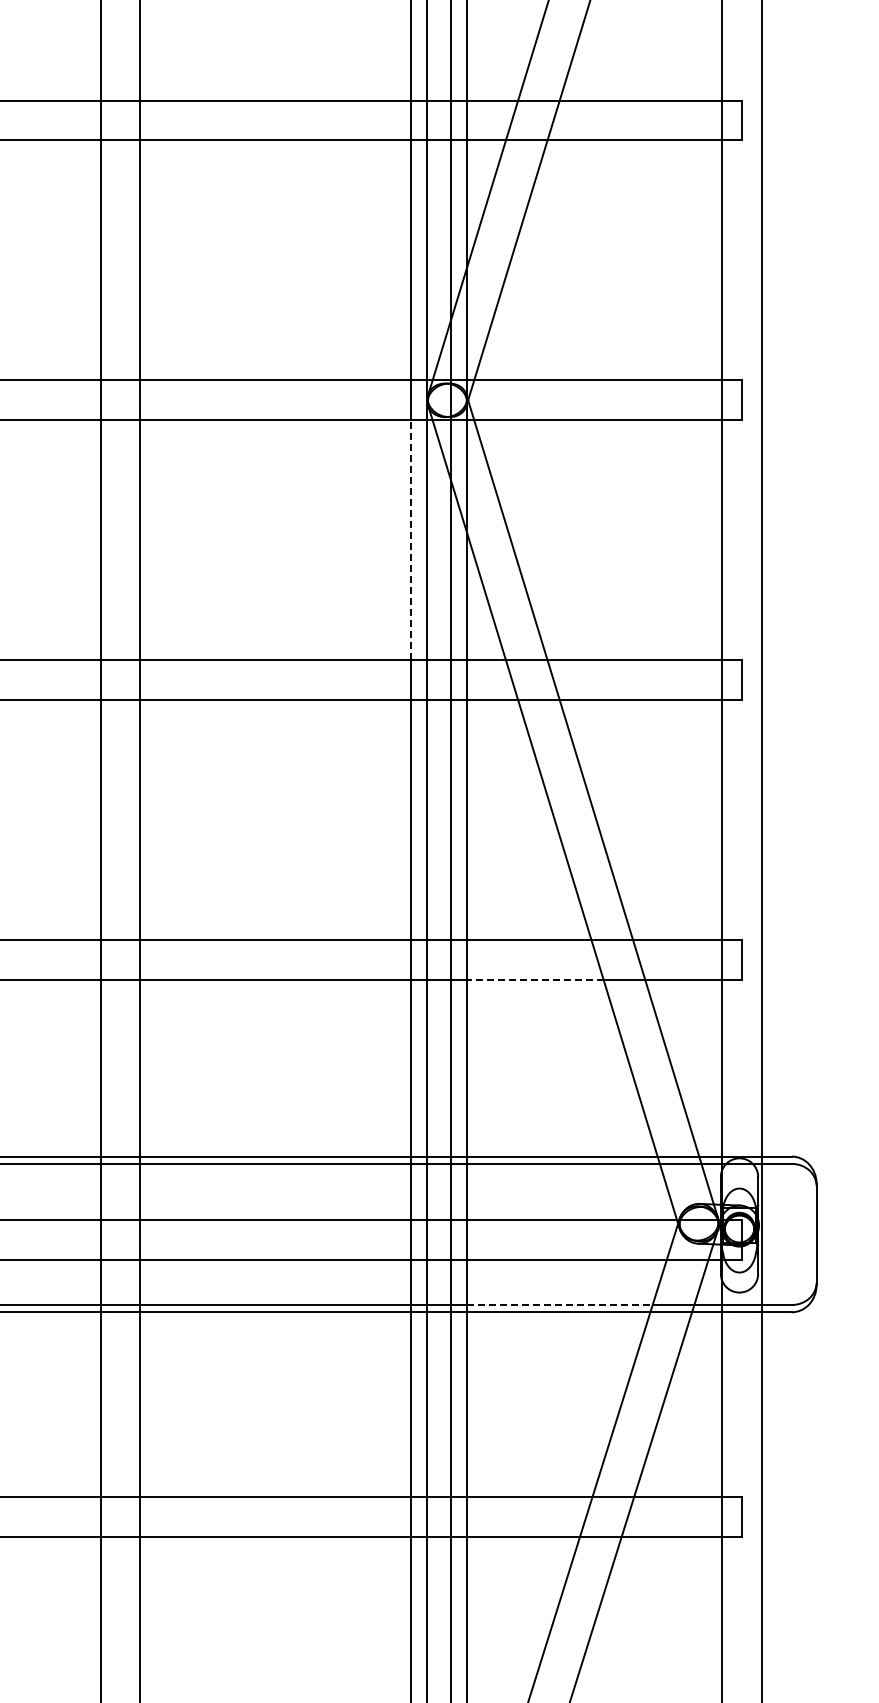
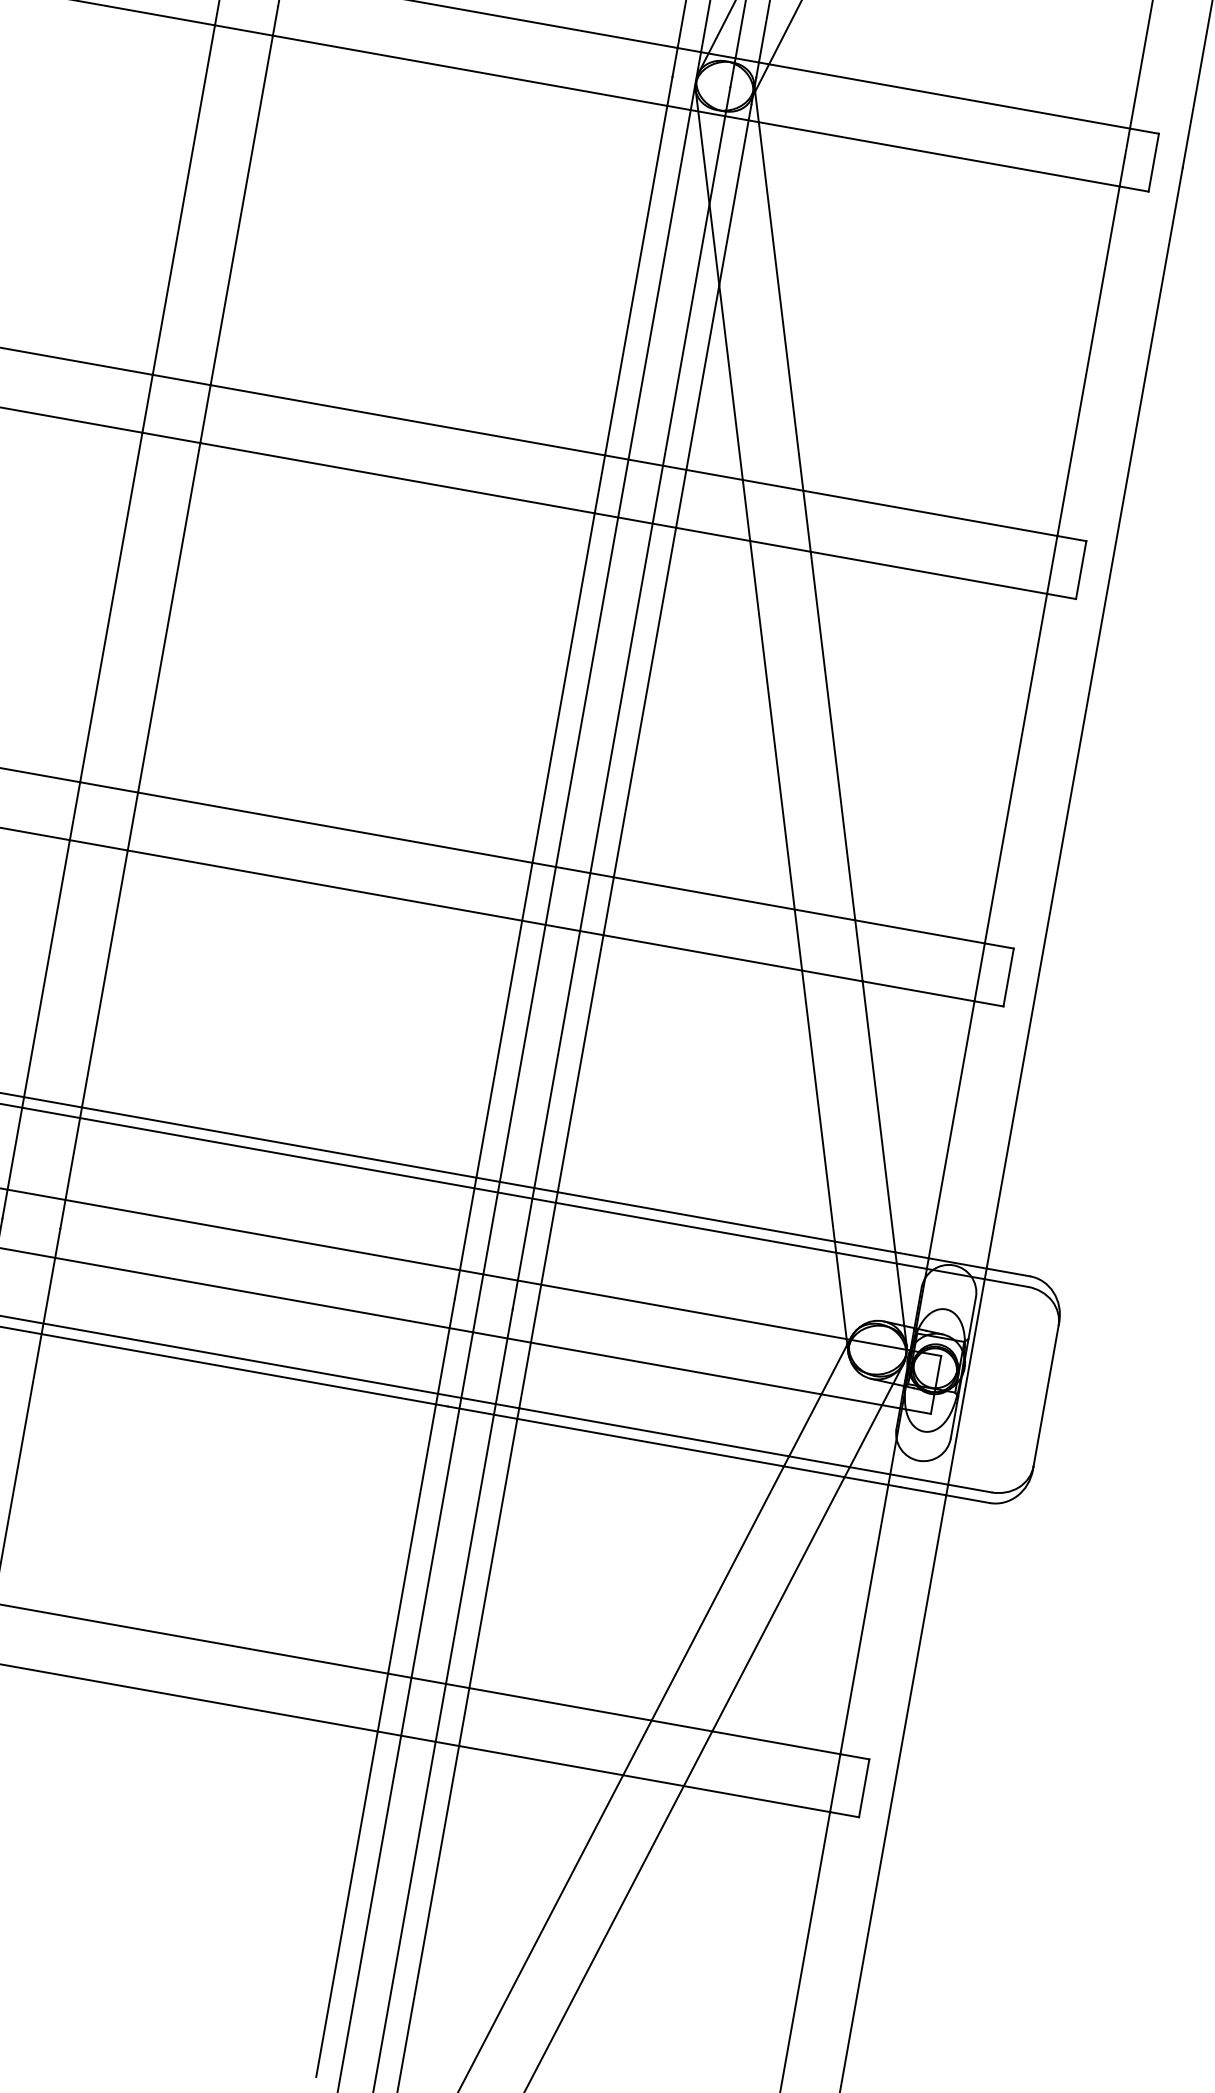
line: (411, 539) -> (636, 279), dashed -> solid
line: (534, 980) -> (701, 953), dashed -> solid
line: (559, 1305) -> (653, 1432), dashed -> solid

